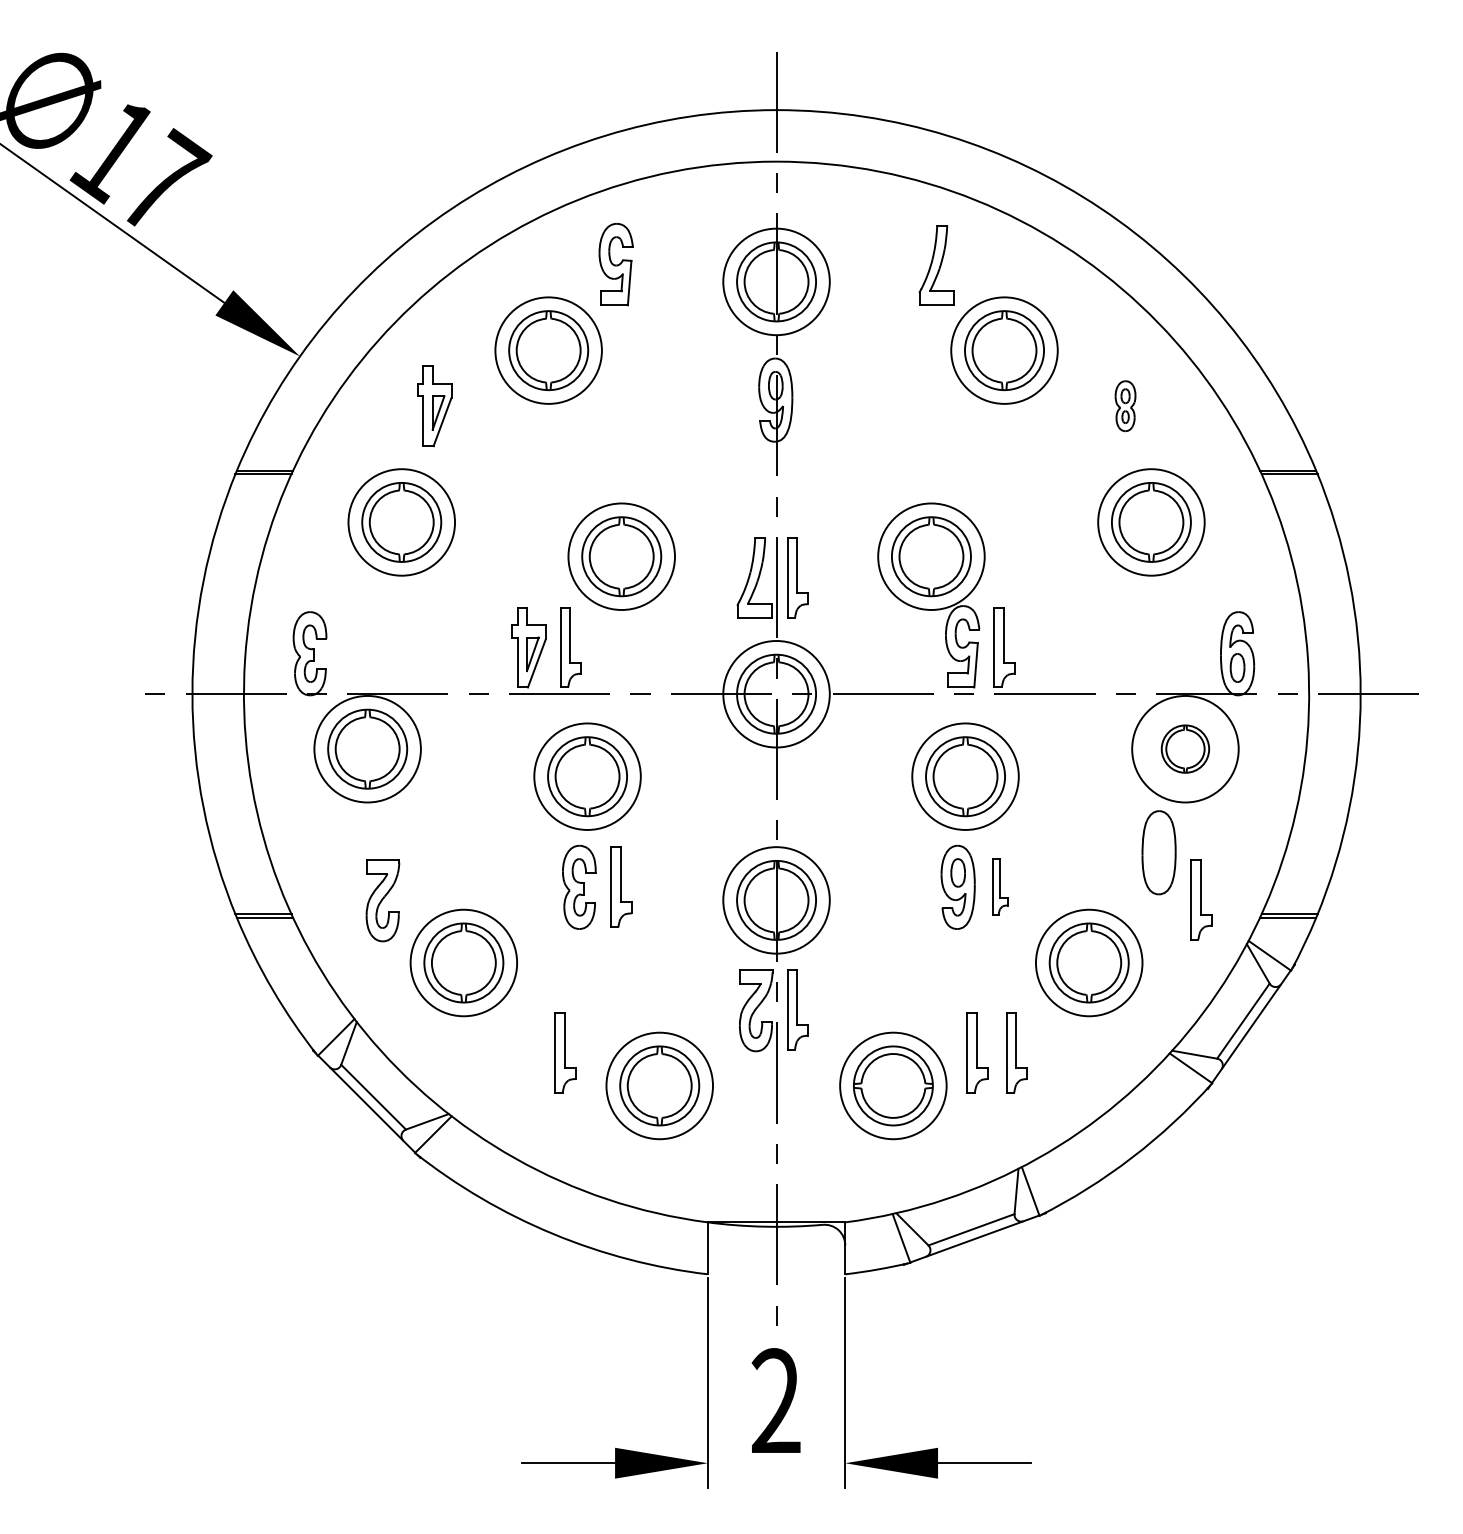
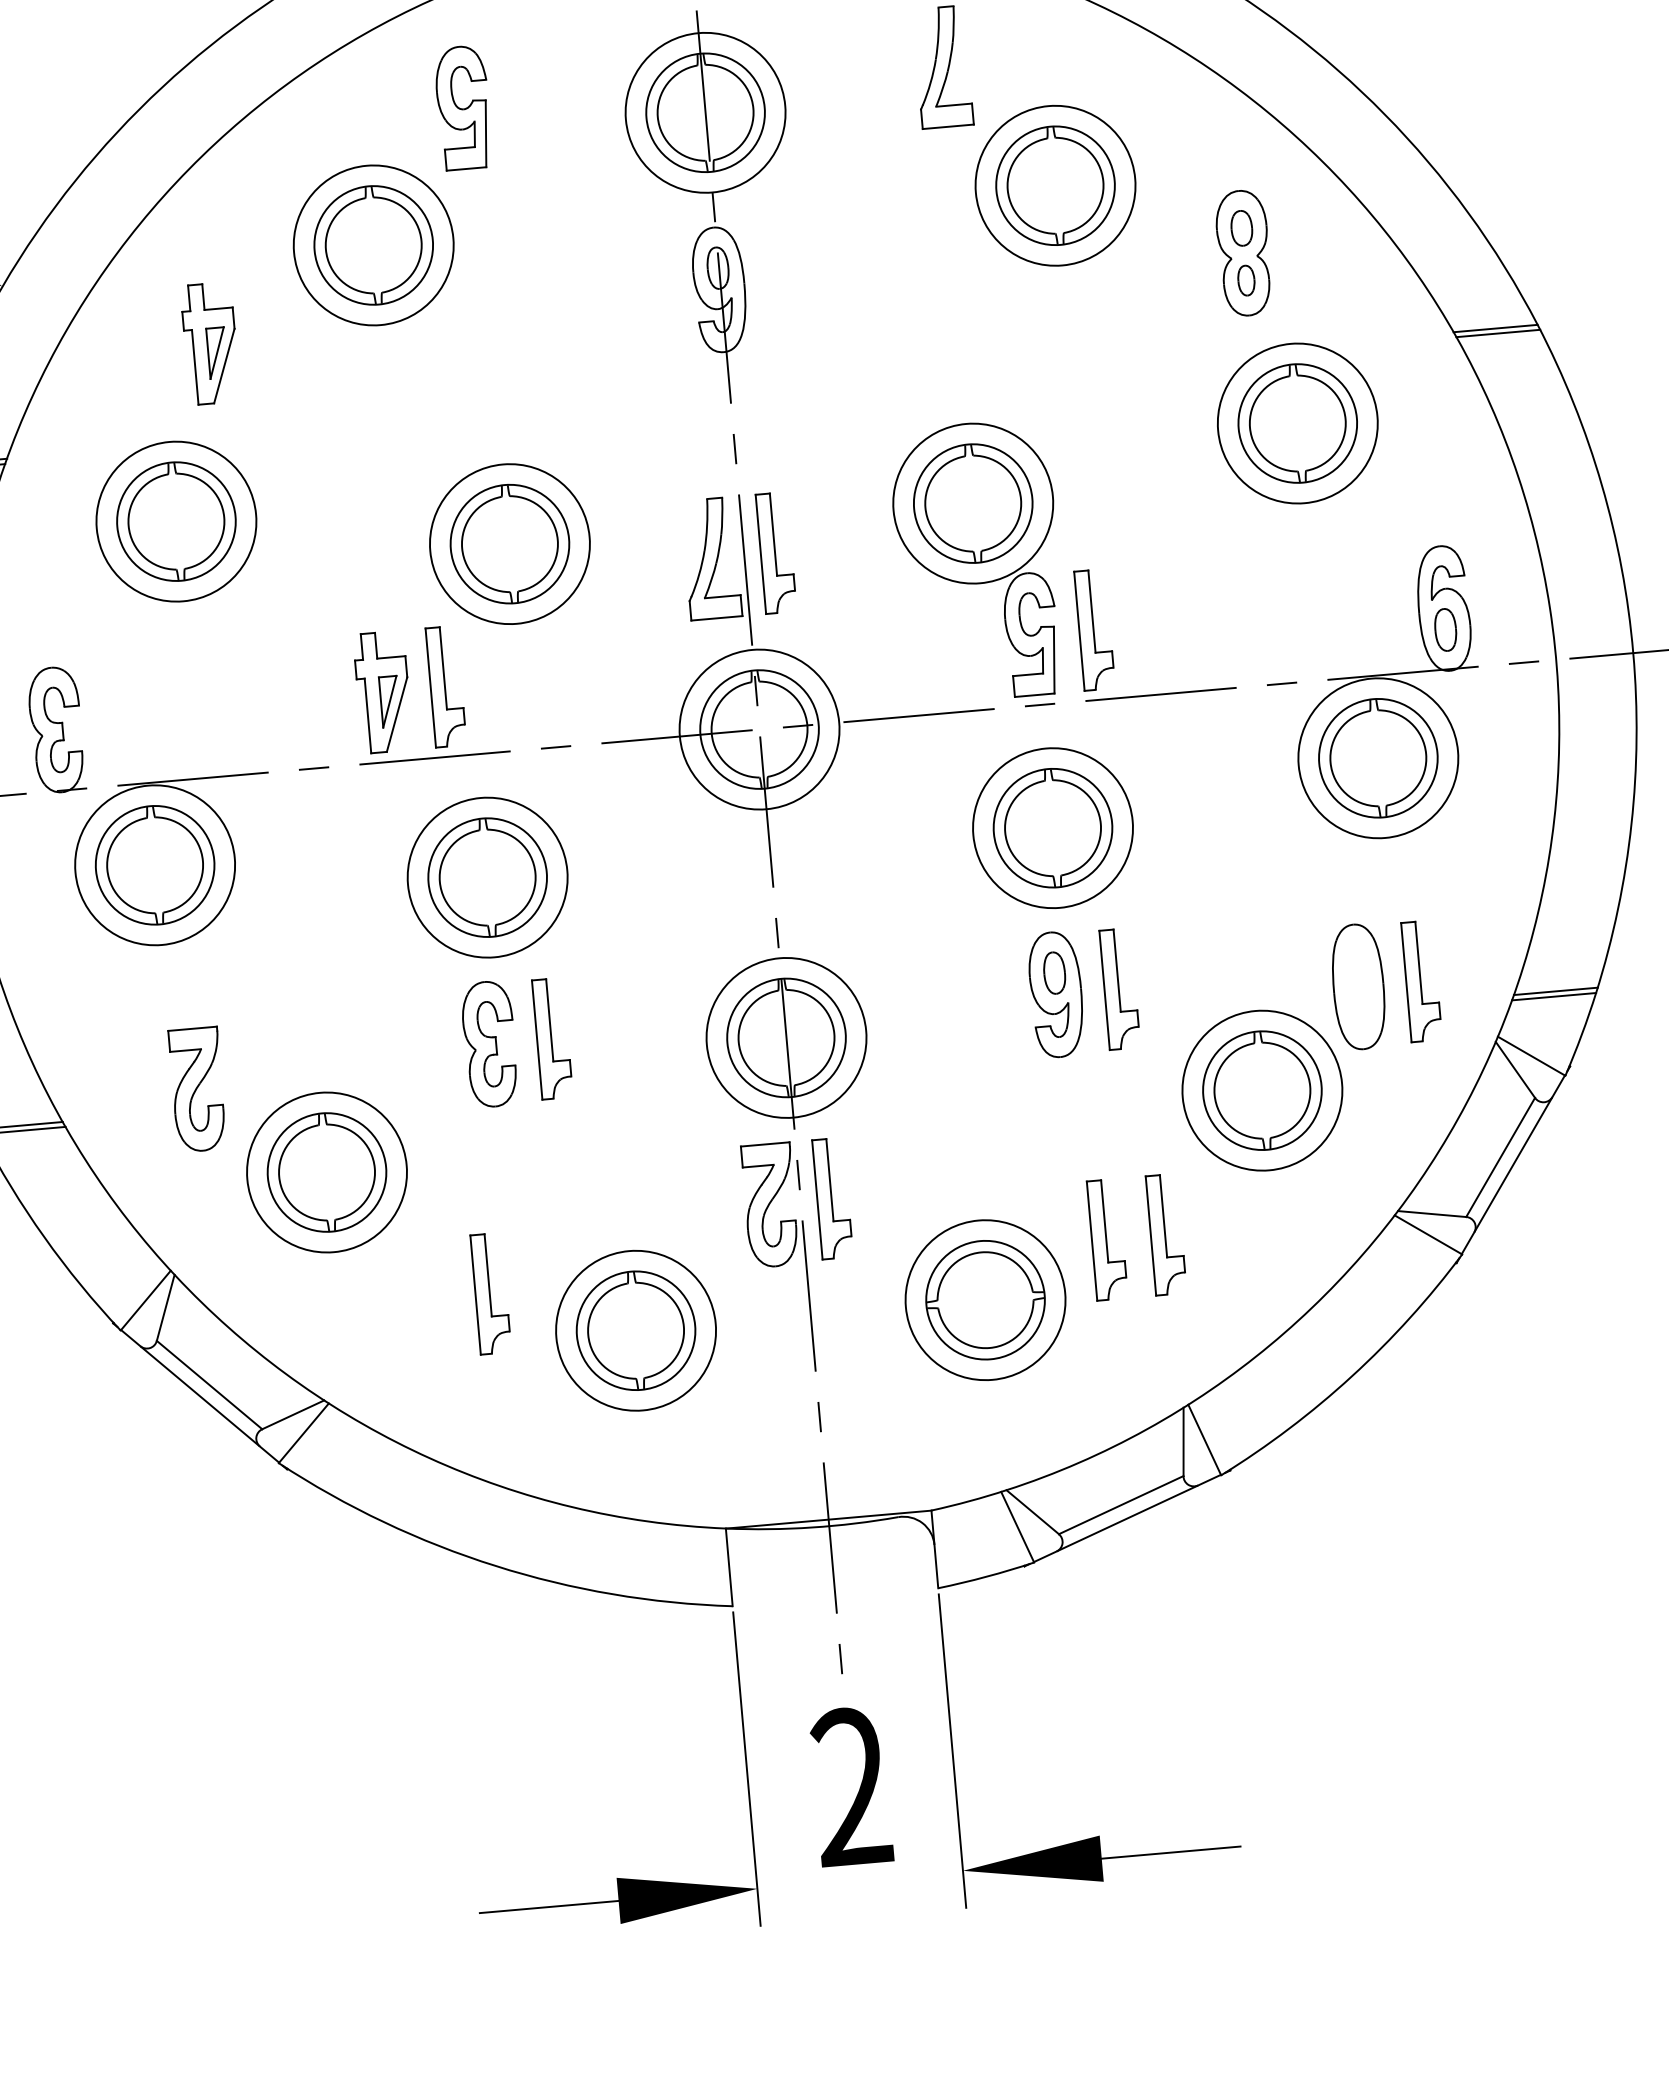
part: (1125, 405) -> (1243, 252), size x1.67
part: (1185, 748) -> (1378, 757), size x1.67
part: (1158, 852) -> (1357, 986), moved
part: (1000, 886) -> (1119, 987), size x1.43

